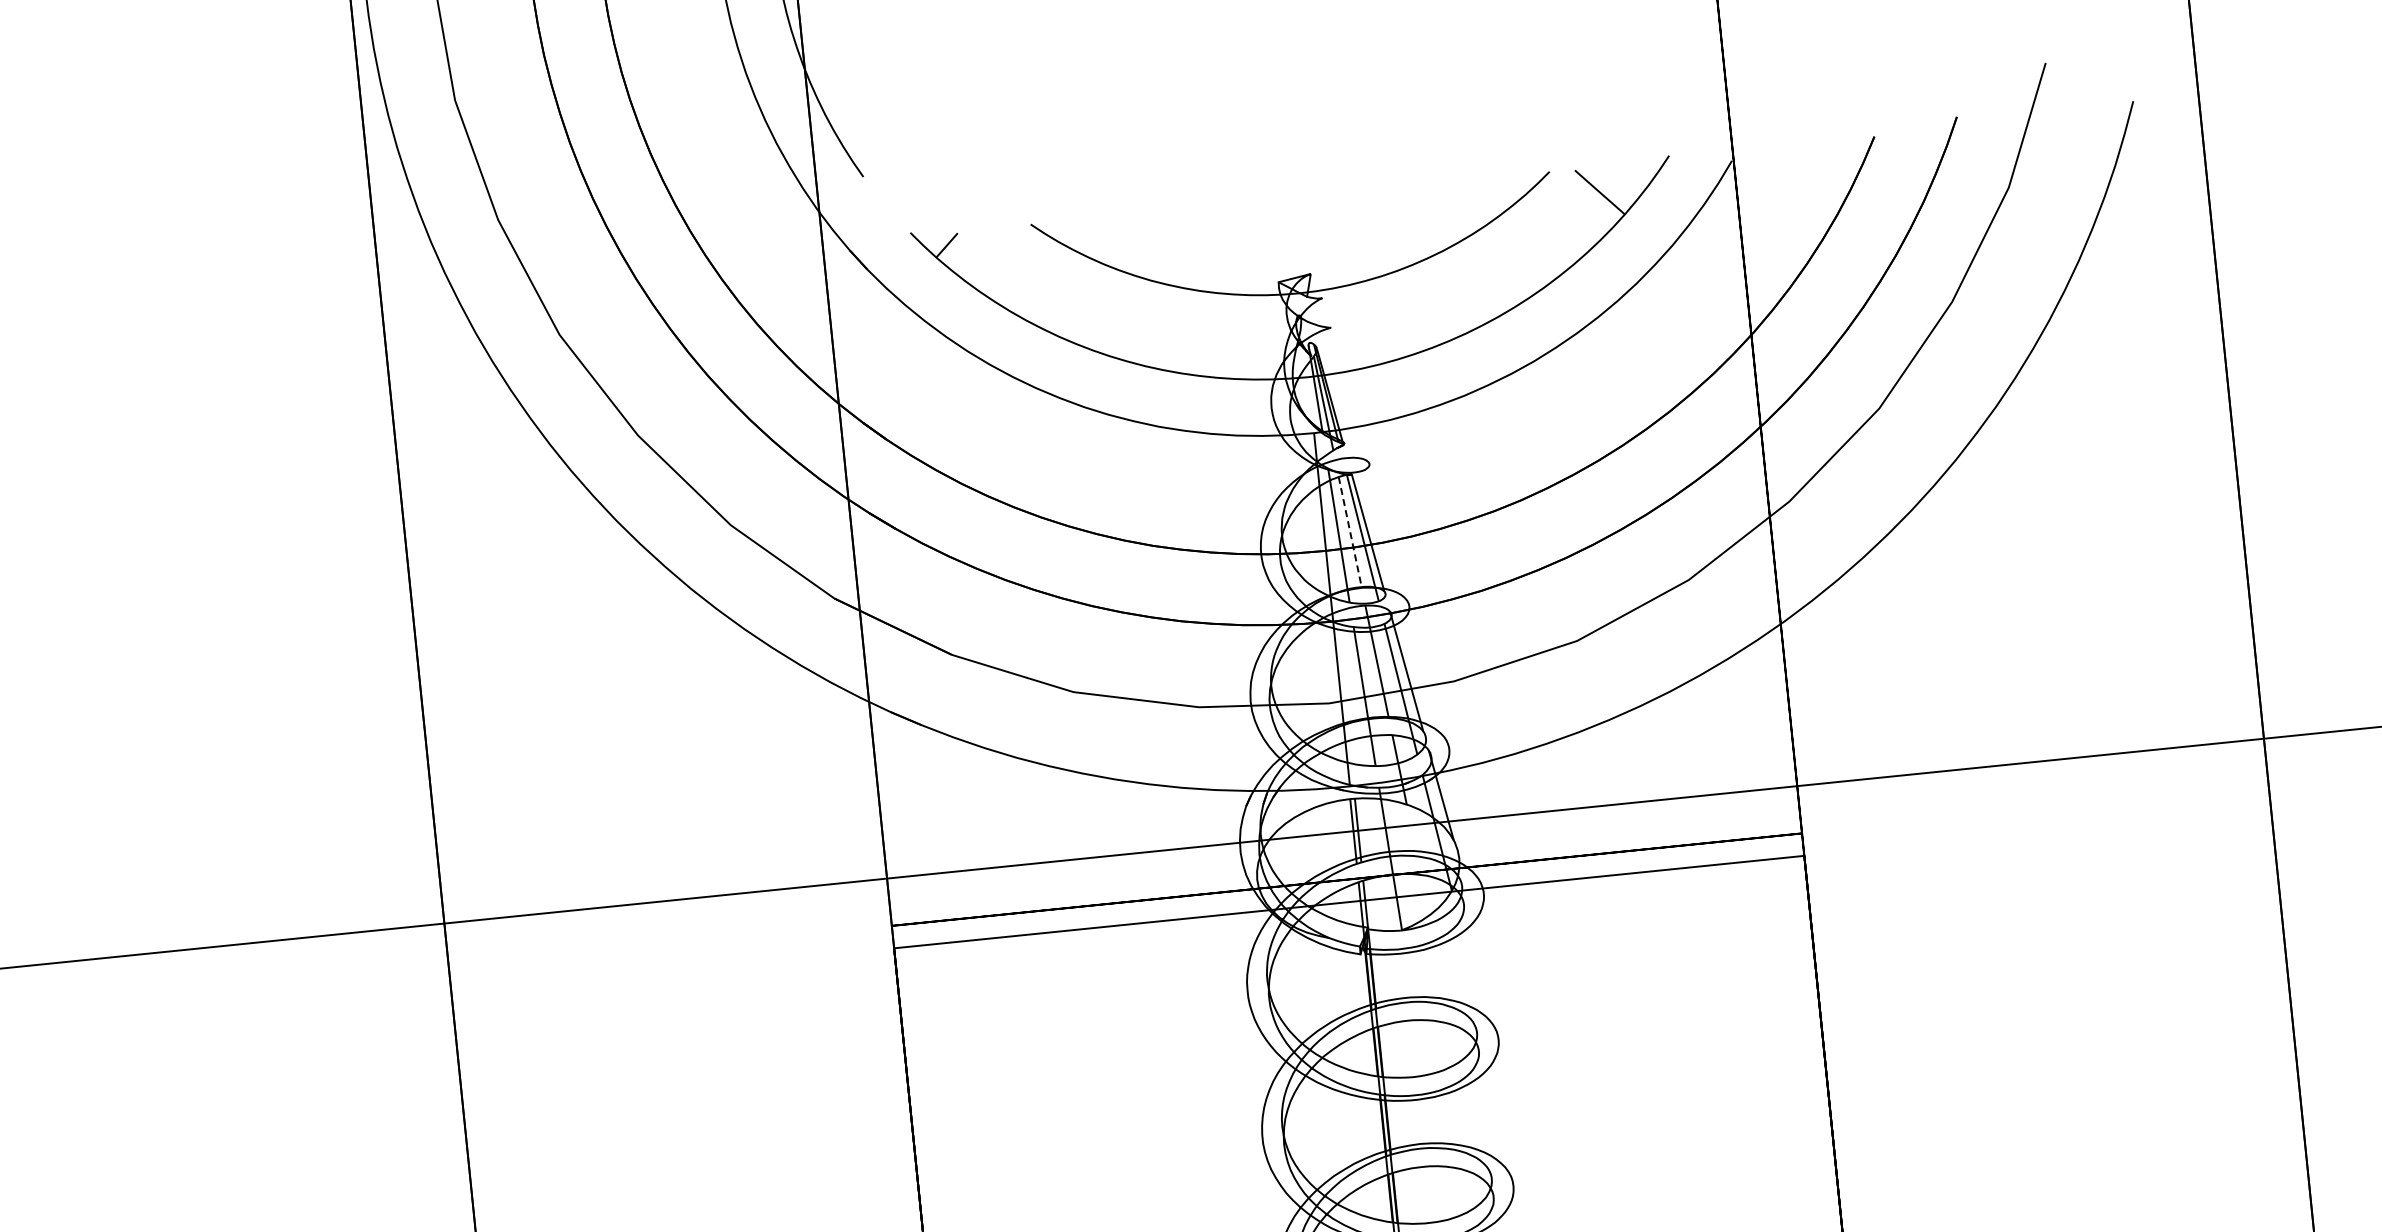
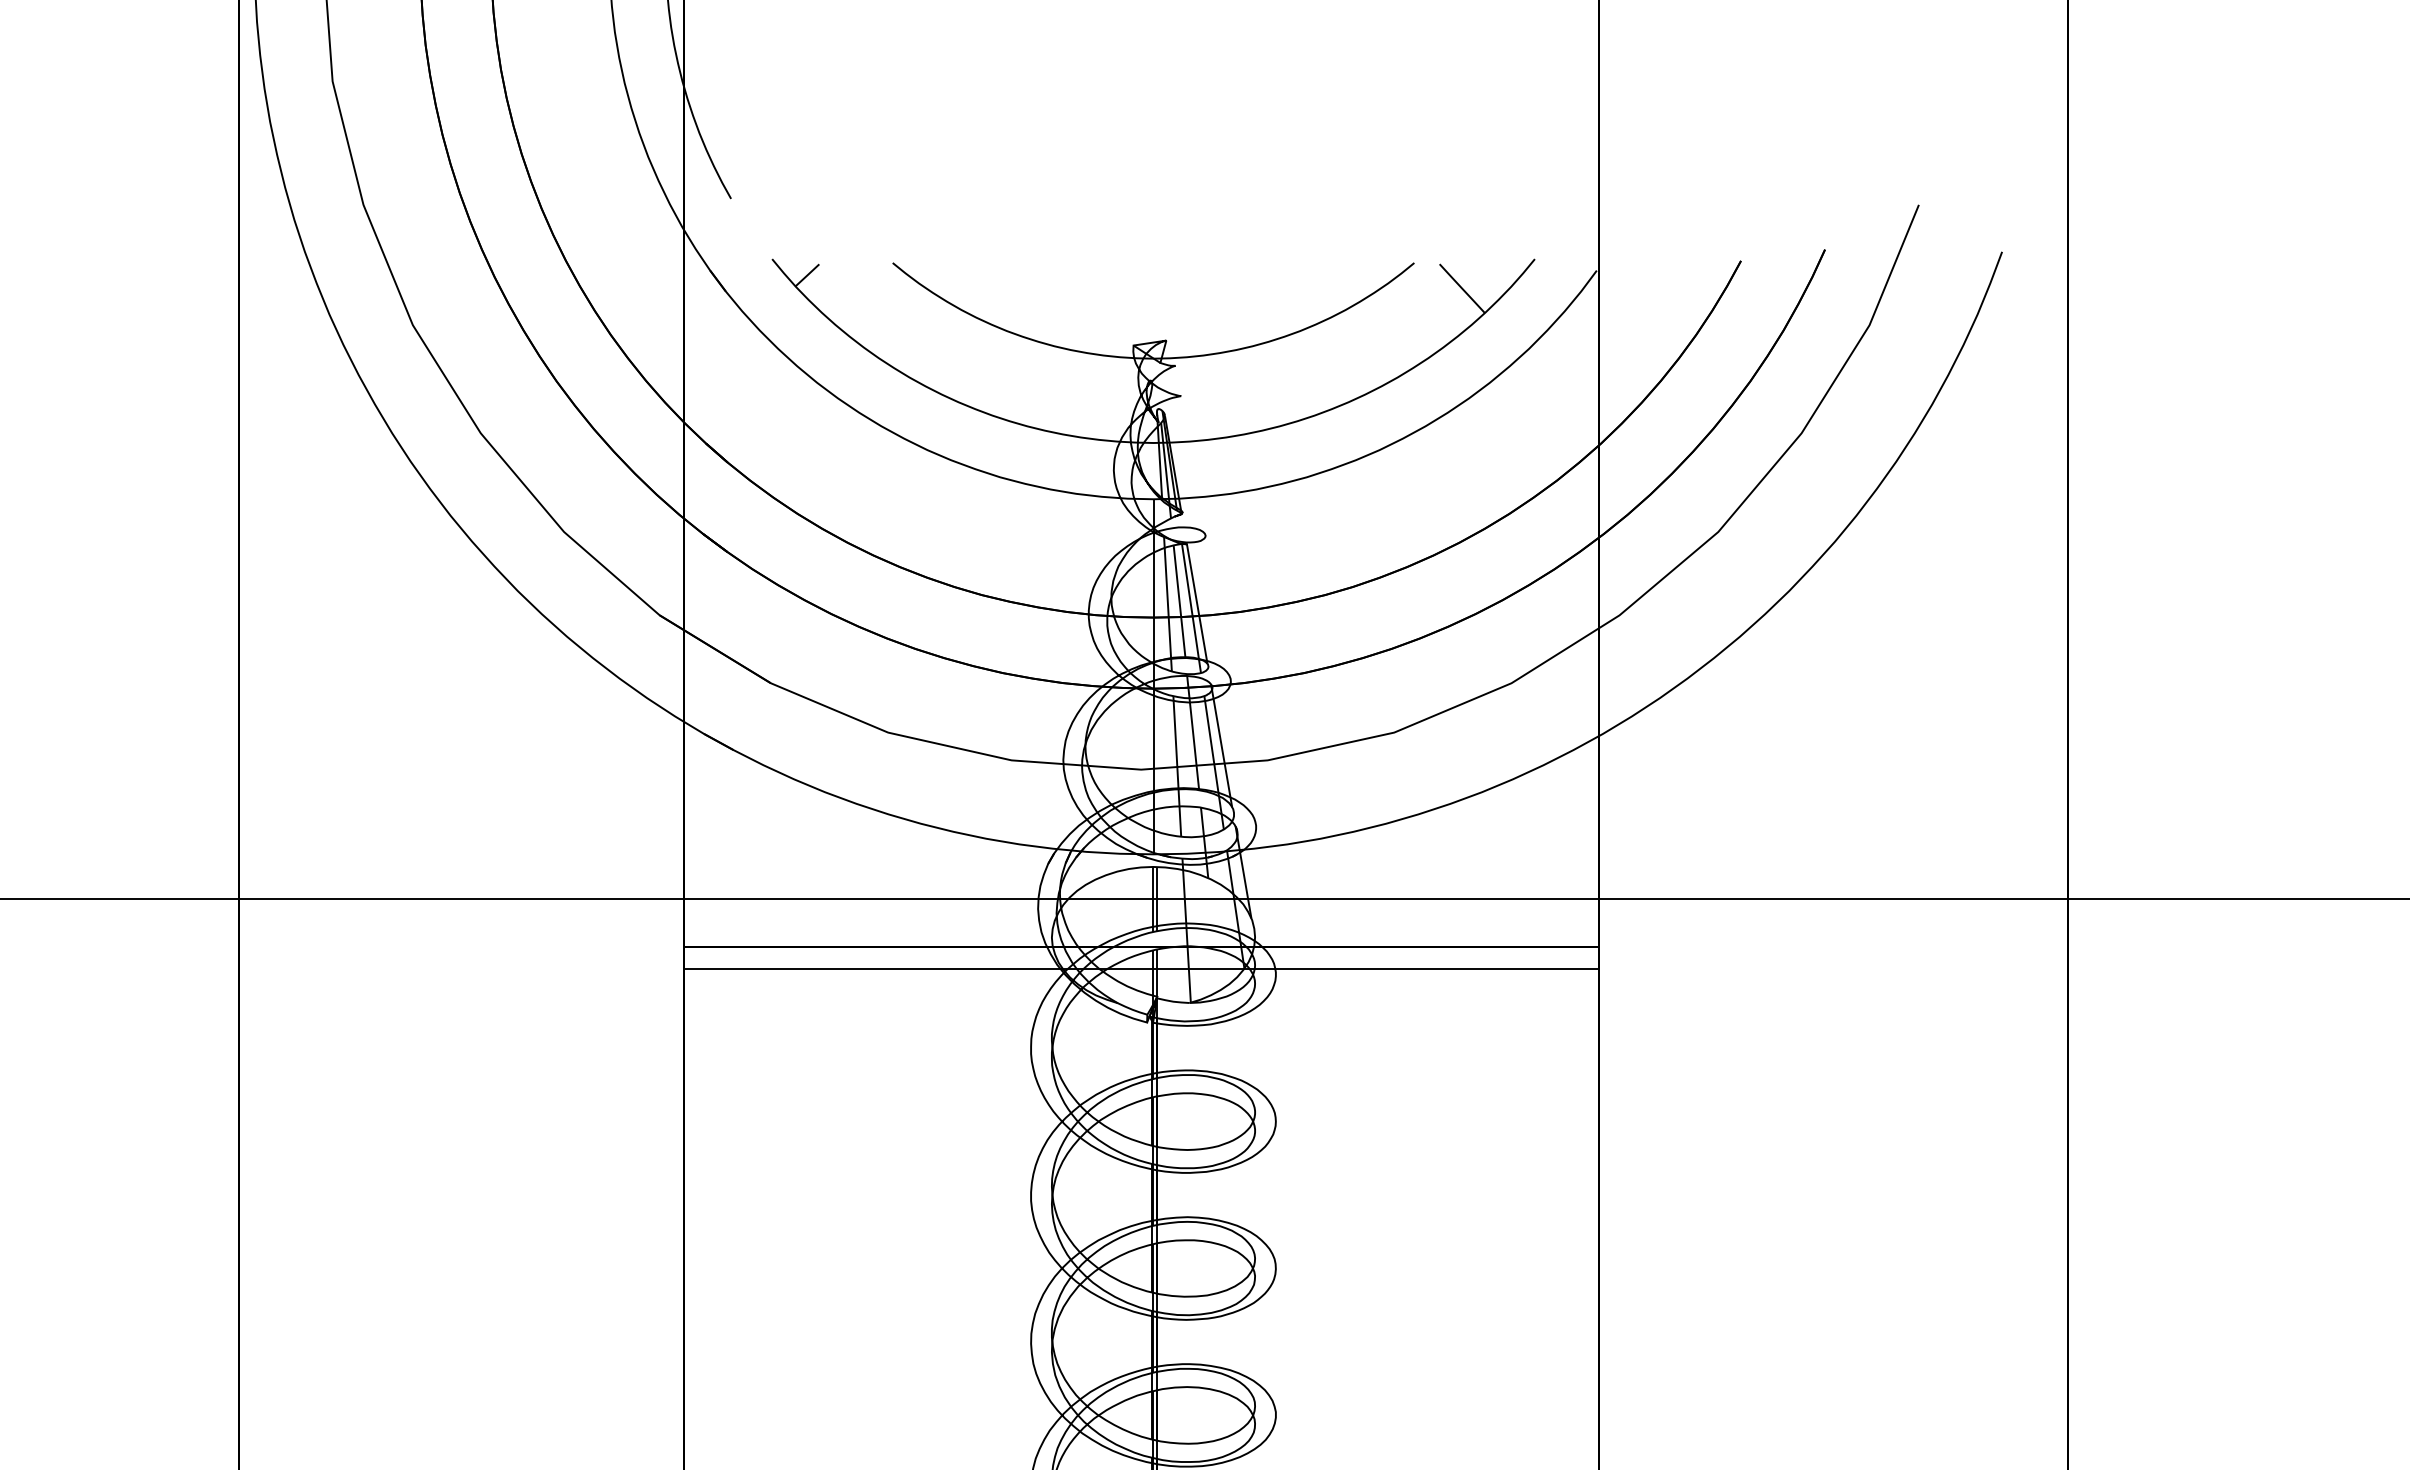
line: (1350, 532) -> (1179, 601), dashed -> solid

